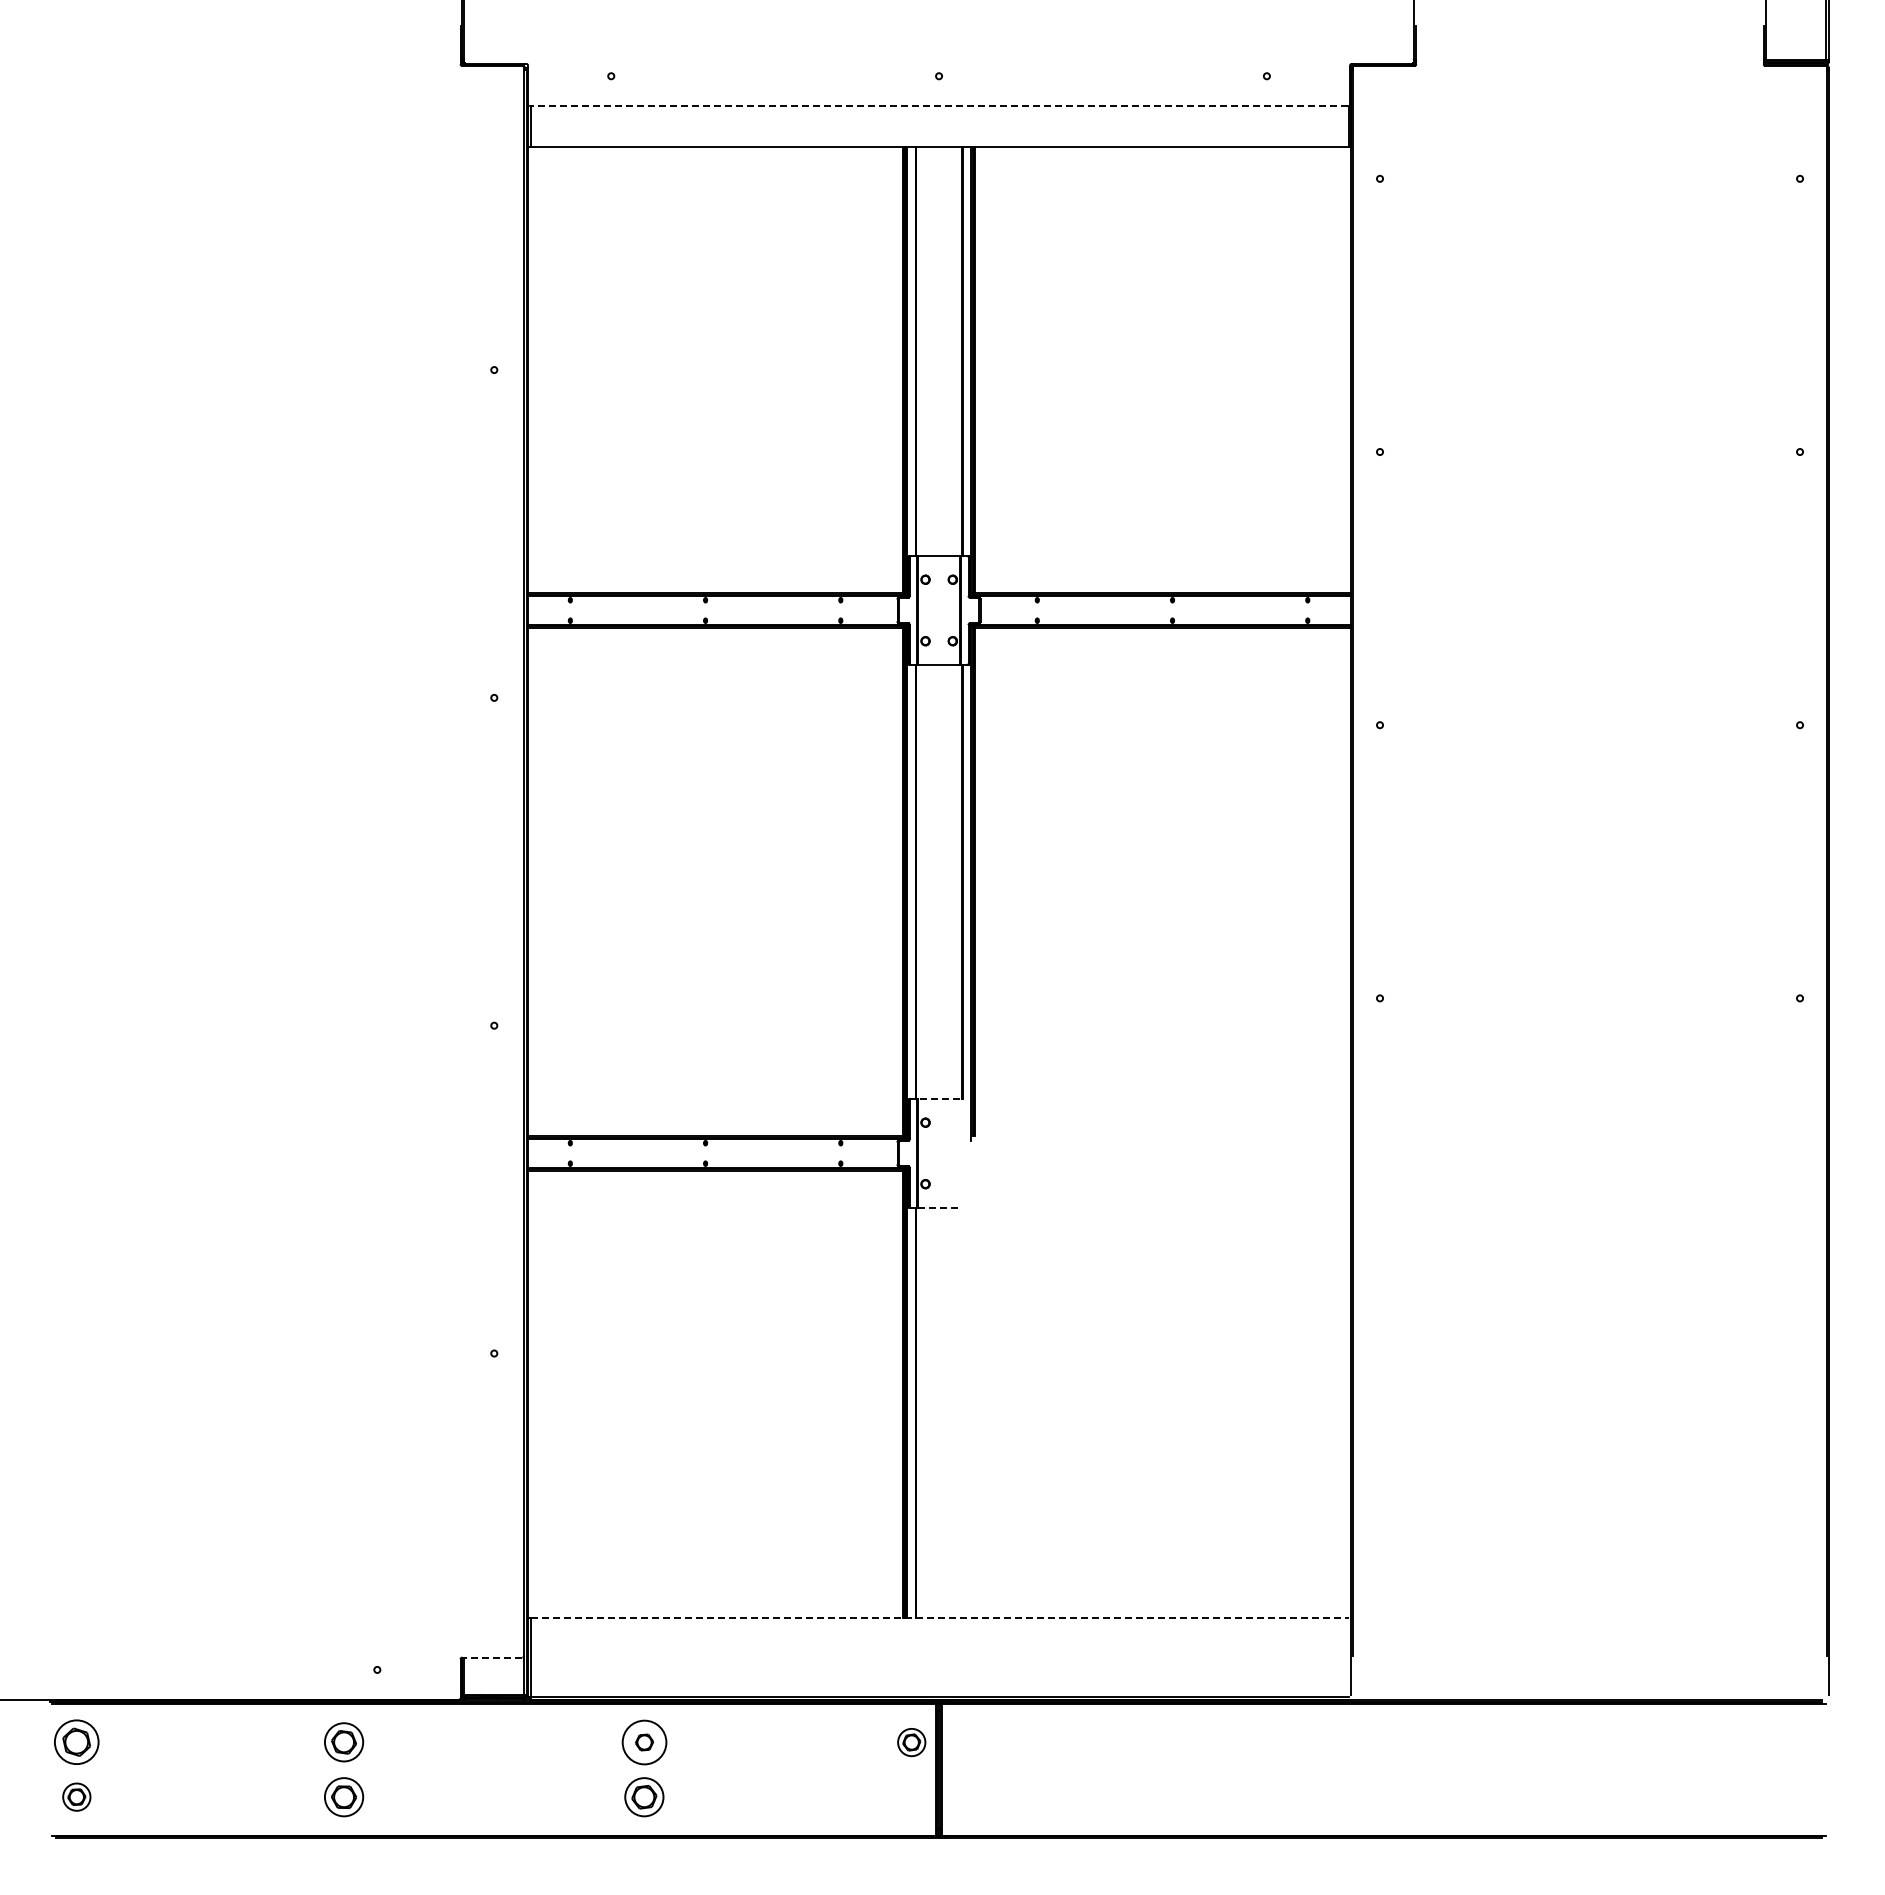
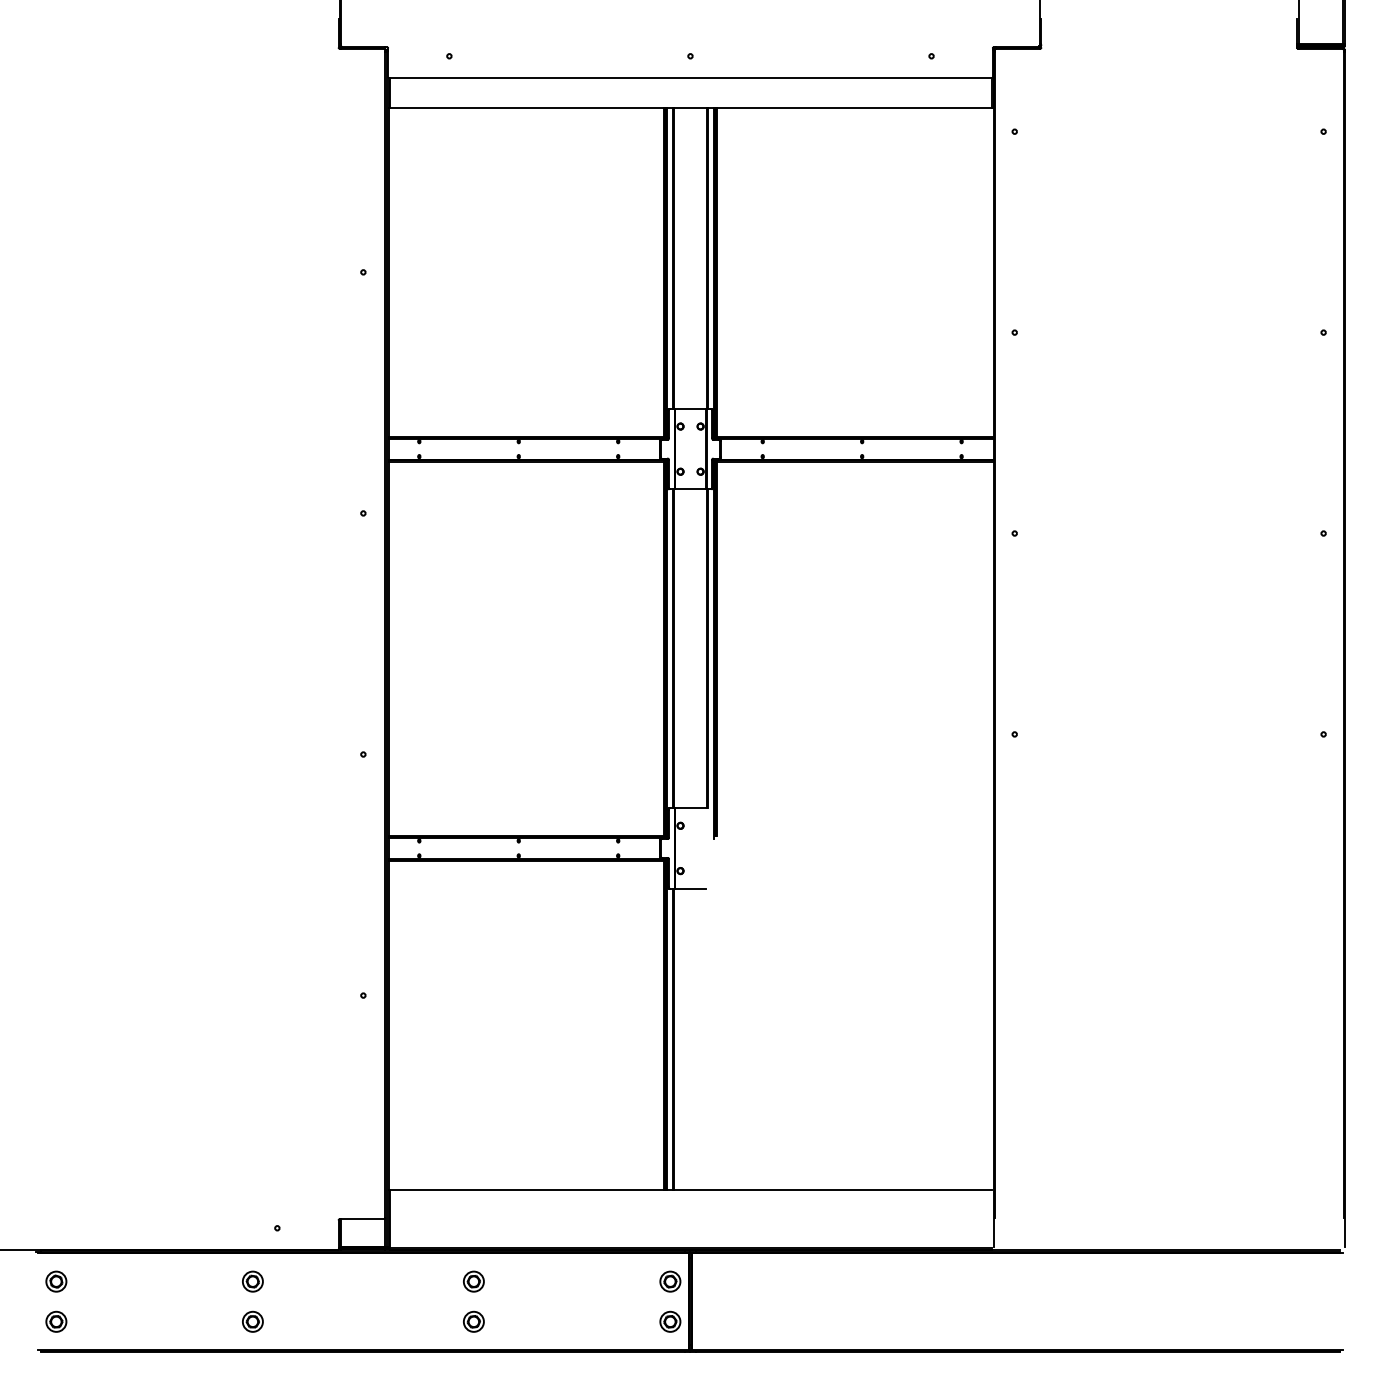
line: (938, 106) -> (690, 78), dashed -> solid
line: (938, 1098) -> (690, 808), dashed -> solid
line: (939, 1208) -> (690, 888), dashed -> solid
line: (939, 1617) -> (690, 1189), dashed -> solid
line: (491, 1657) -> (361, 1219), dashed -> solid
part: (76, 1742) -> (56, 1281), size x0.62
part: (343, 1742) -> (252, 1281), size x0.71
circle: (644, 1742) -> (473, 1281), size x0.62
part: (343, 1796) -> (252, 1321), size x0.71
part: (644, 1796) -> (473, 1321), size x0.71
part: (911, 1796) -> (670, 1321), added

